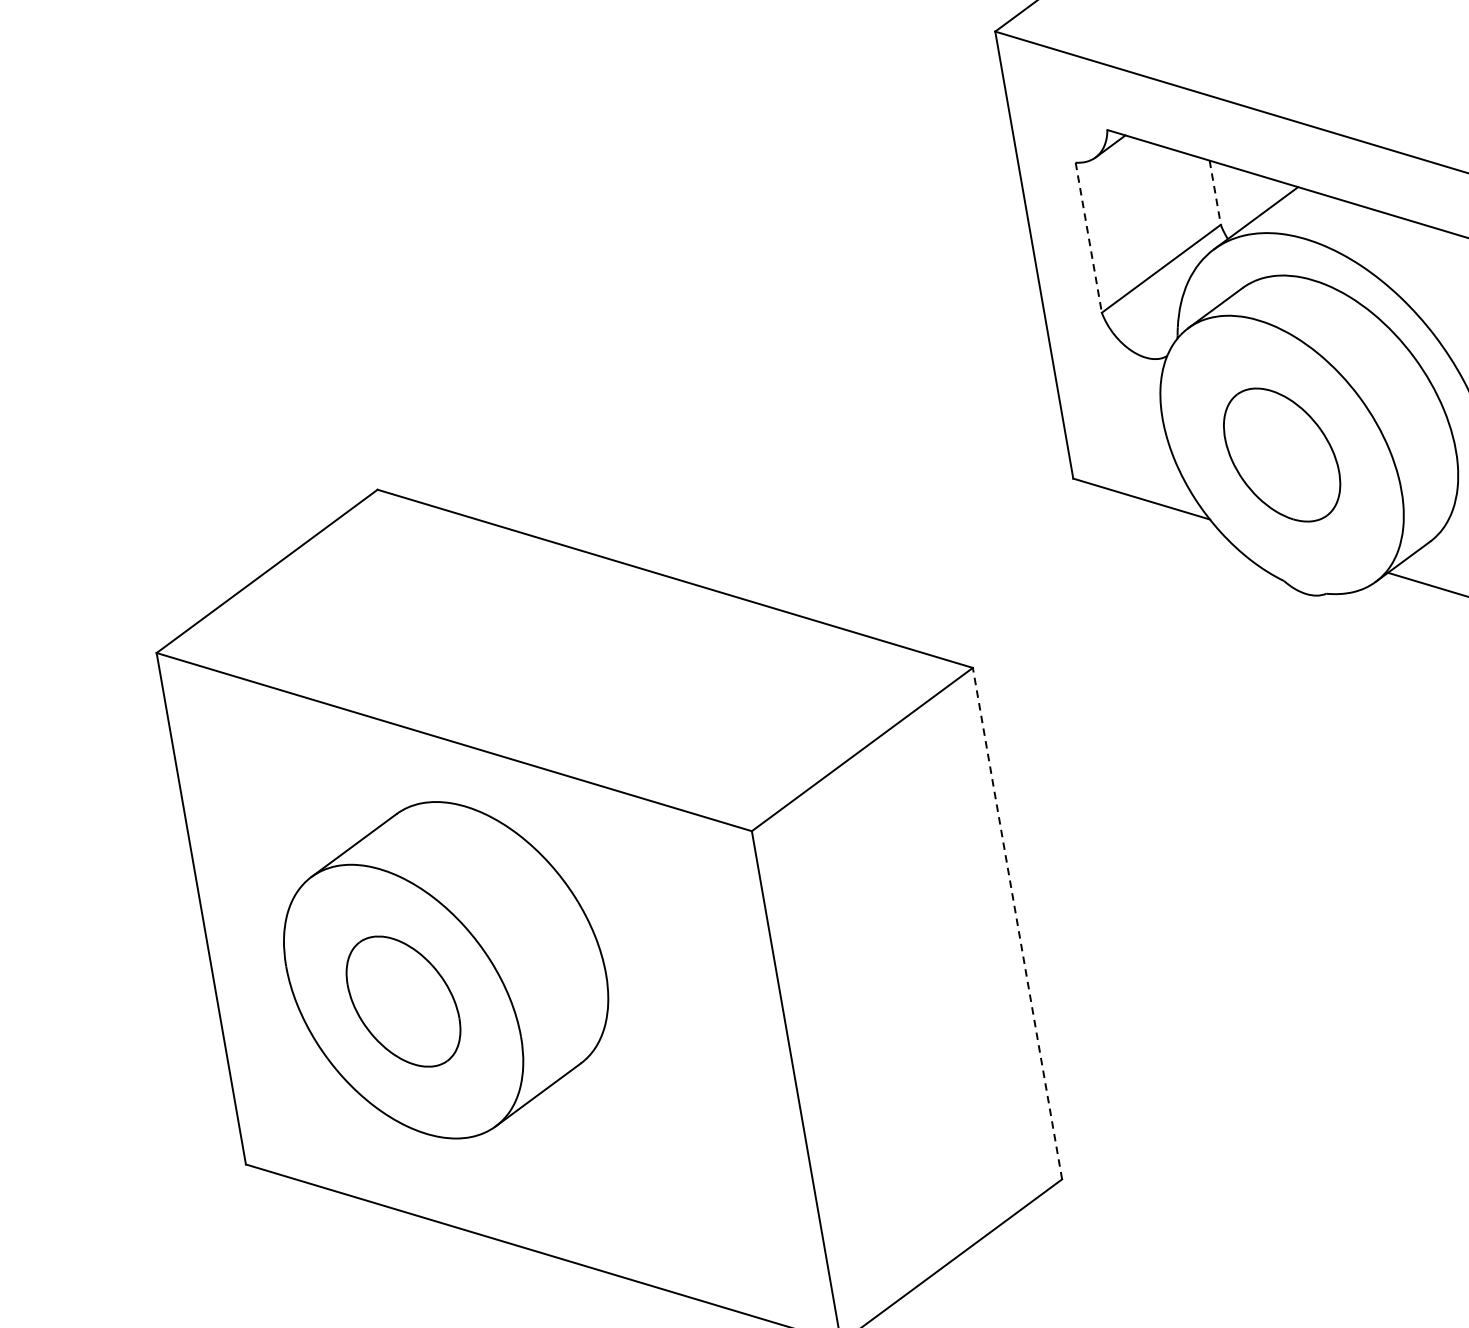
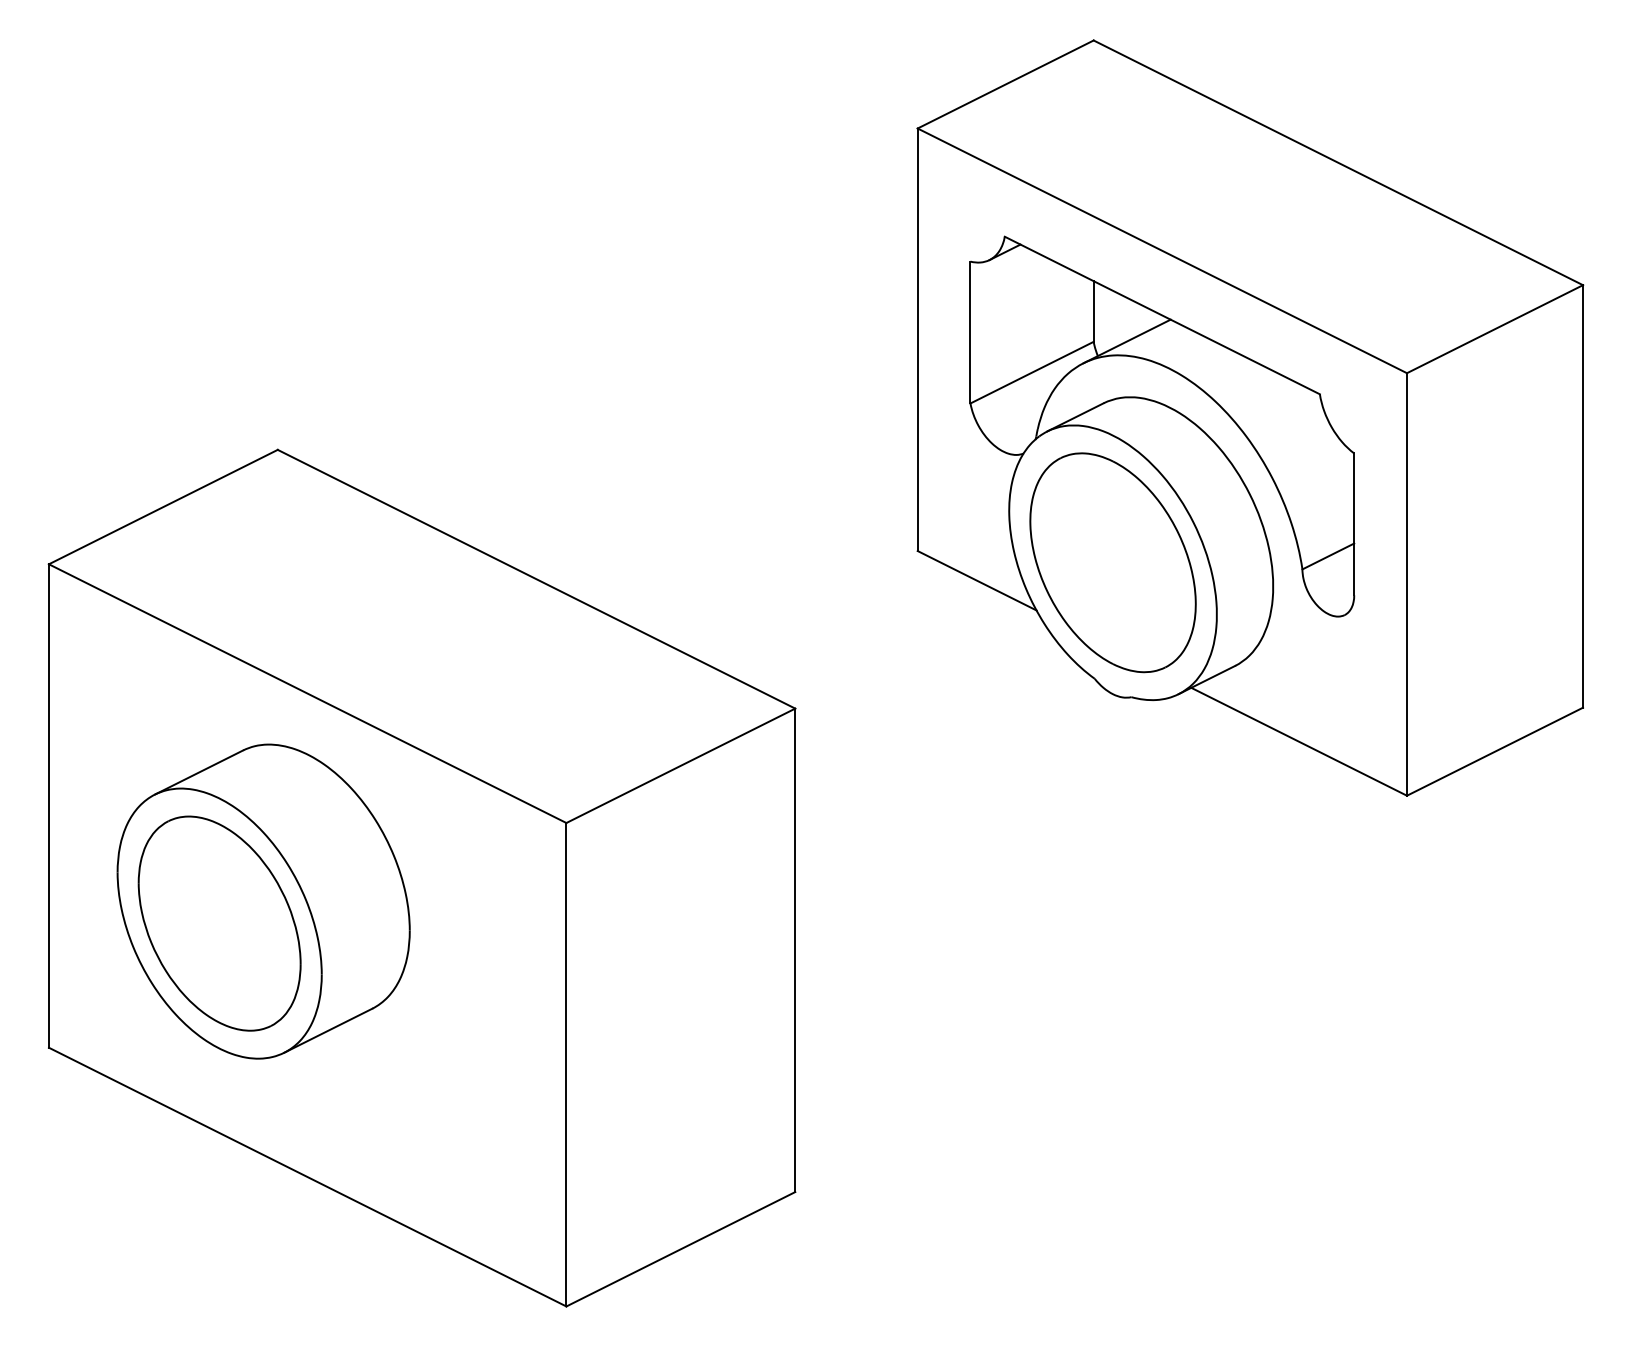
line: (1215, 193) -> (1093, 312), dashed -> solid
line: (1088, 237) -> (970, 332), dashed -> solid
part: (1281, 454) -> (1112, 562), size x1.67
line: (1017, 923) -> (795, 950), dashed -> solid
part: (403, 1001) -> (219, 923), size x1.67

